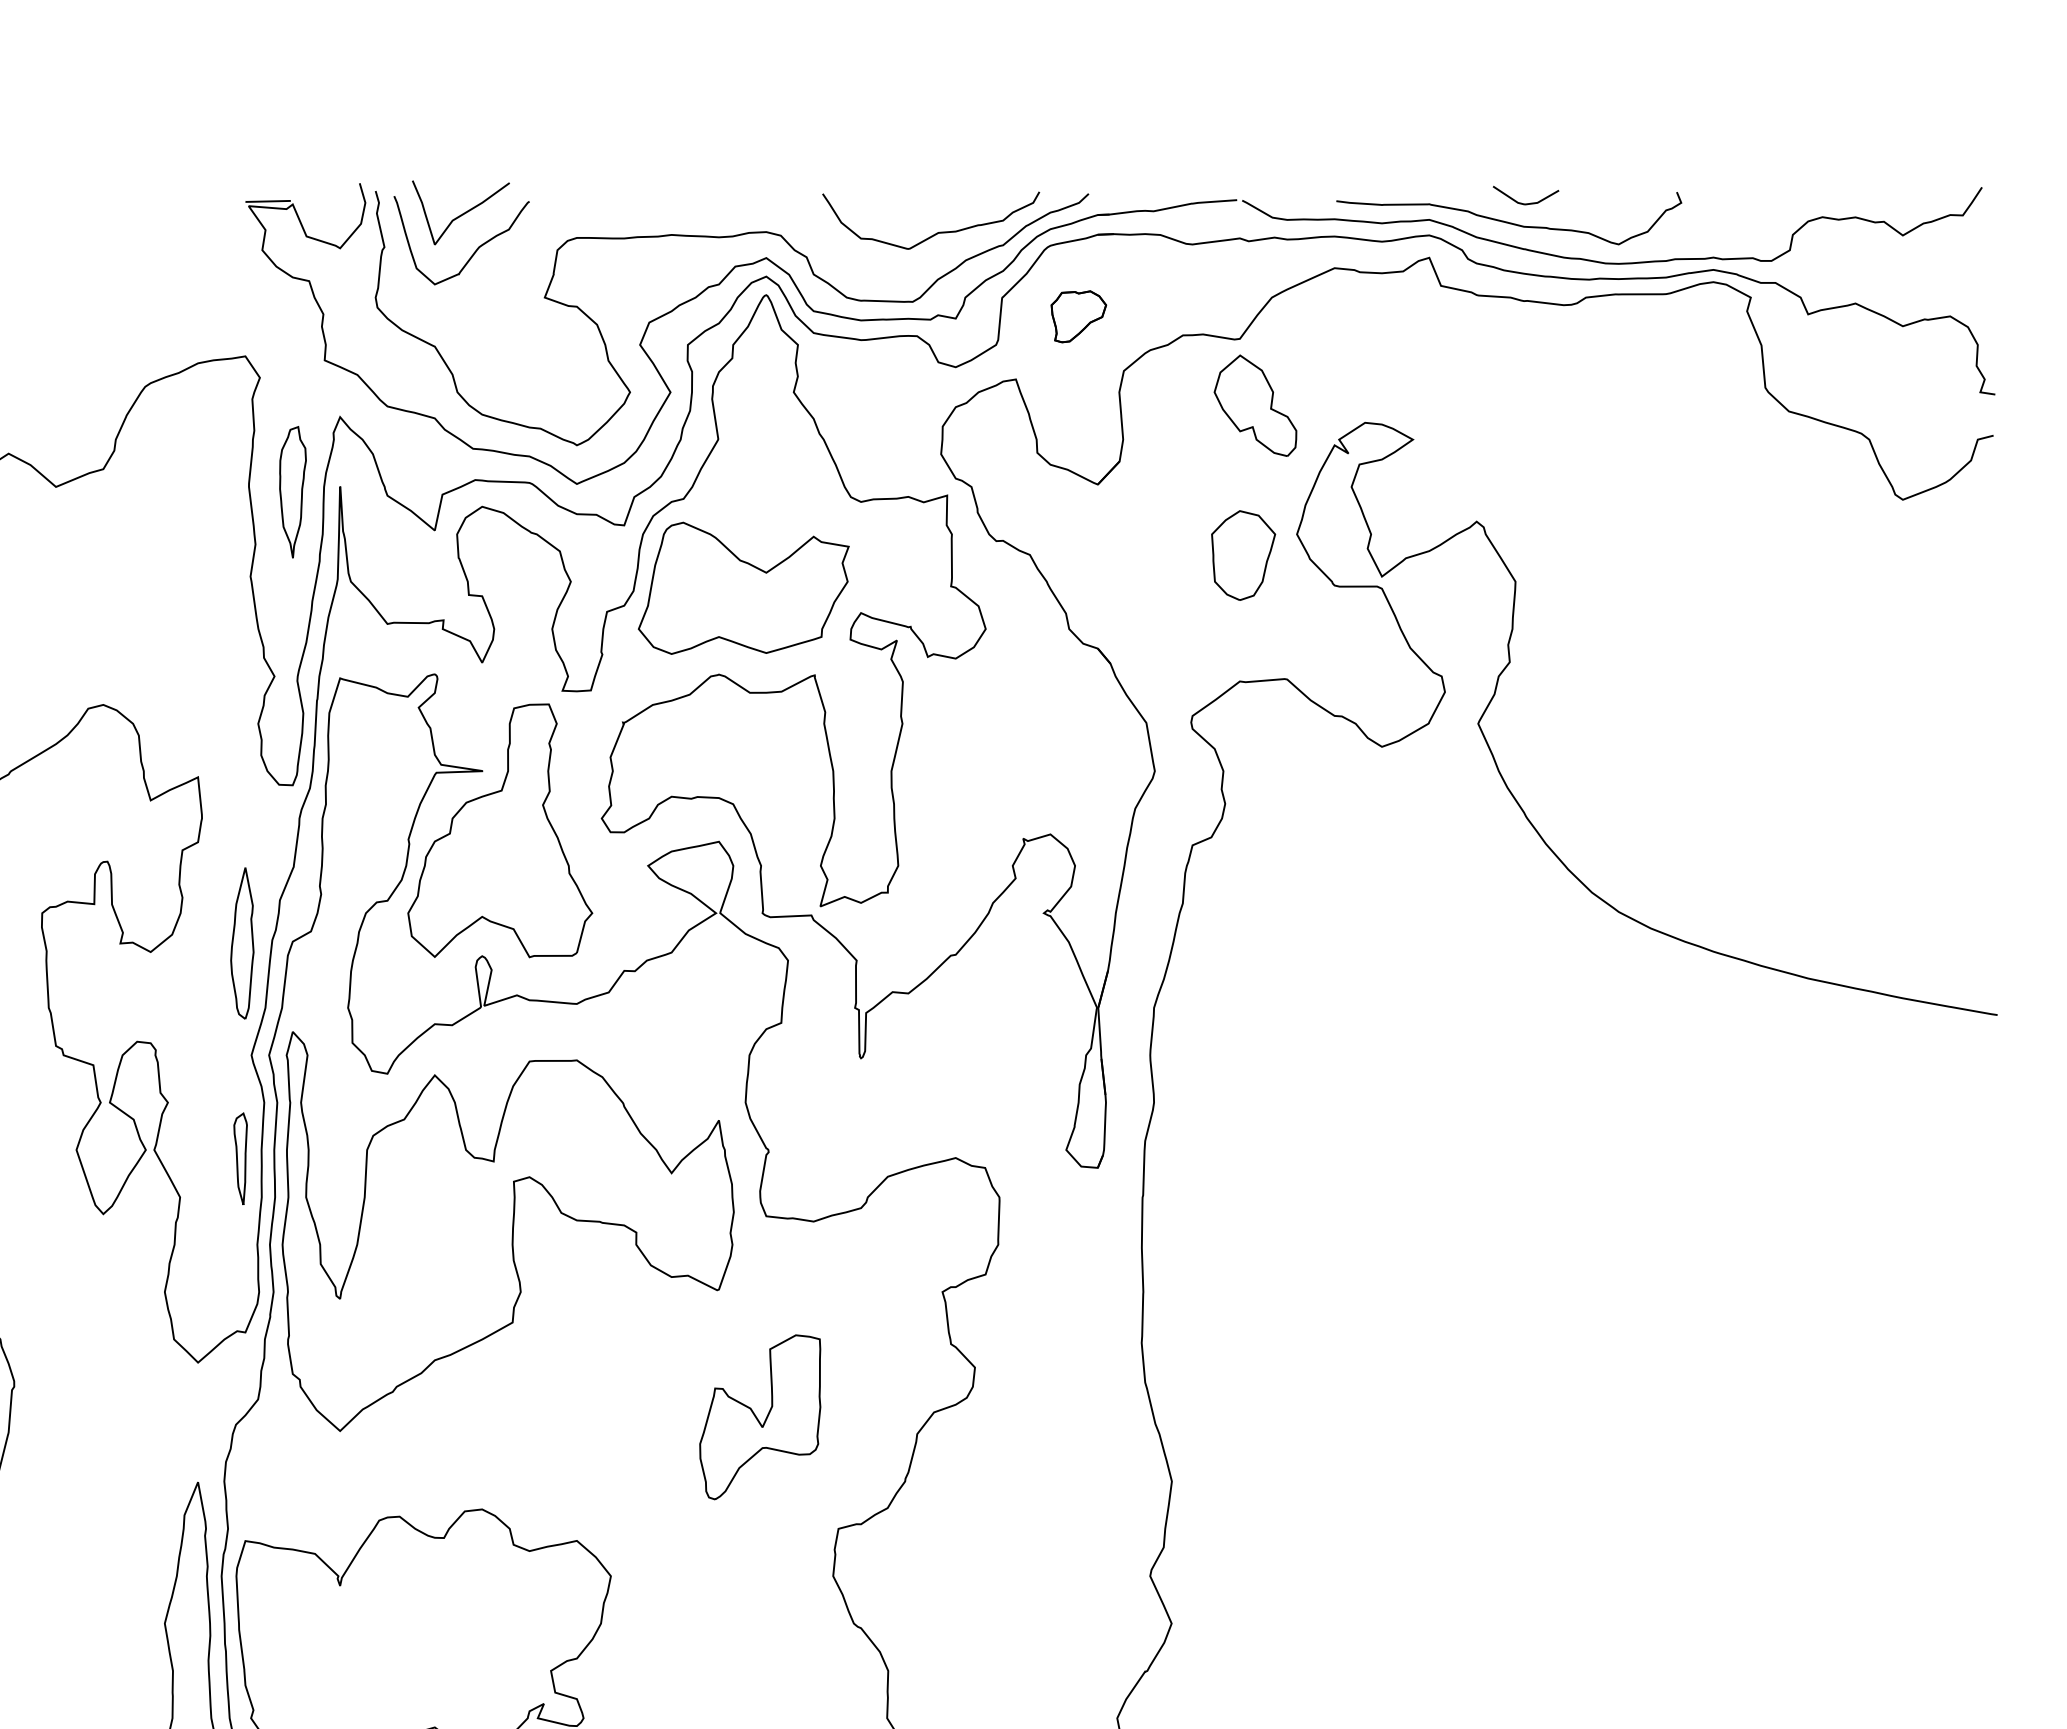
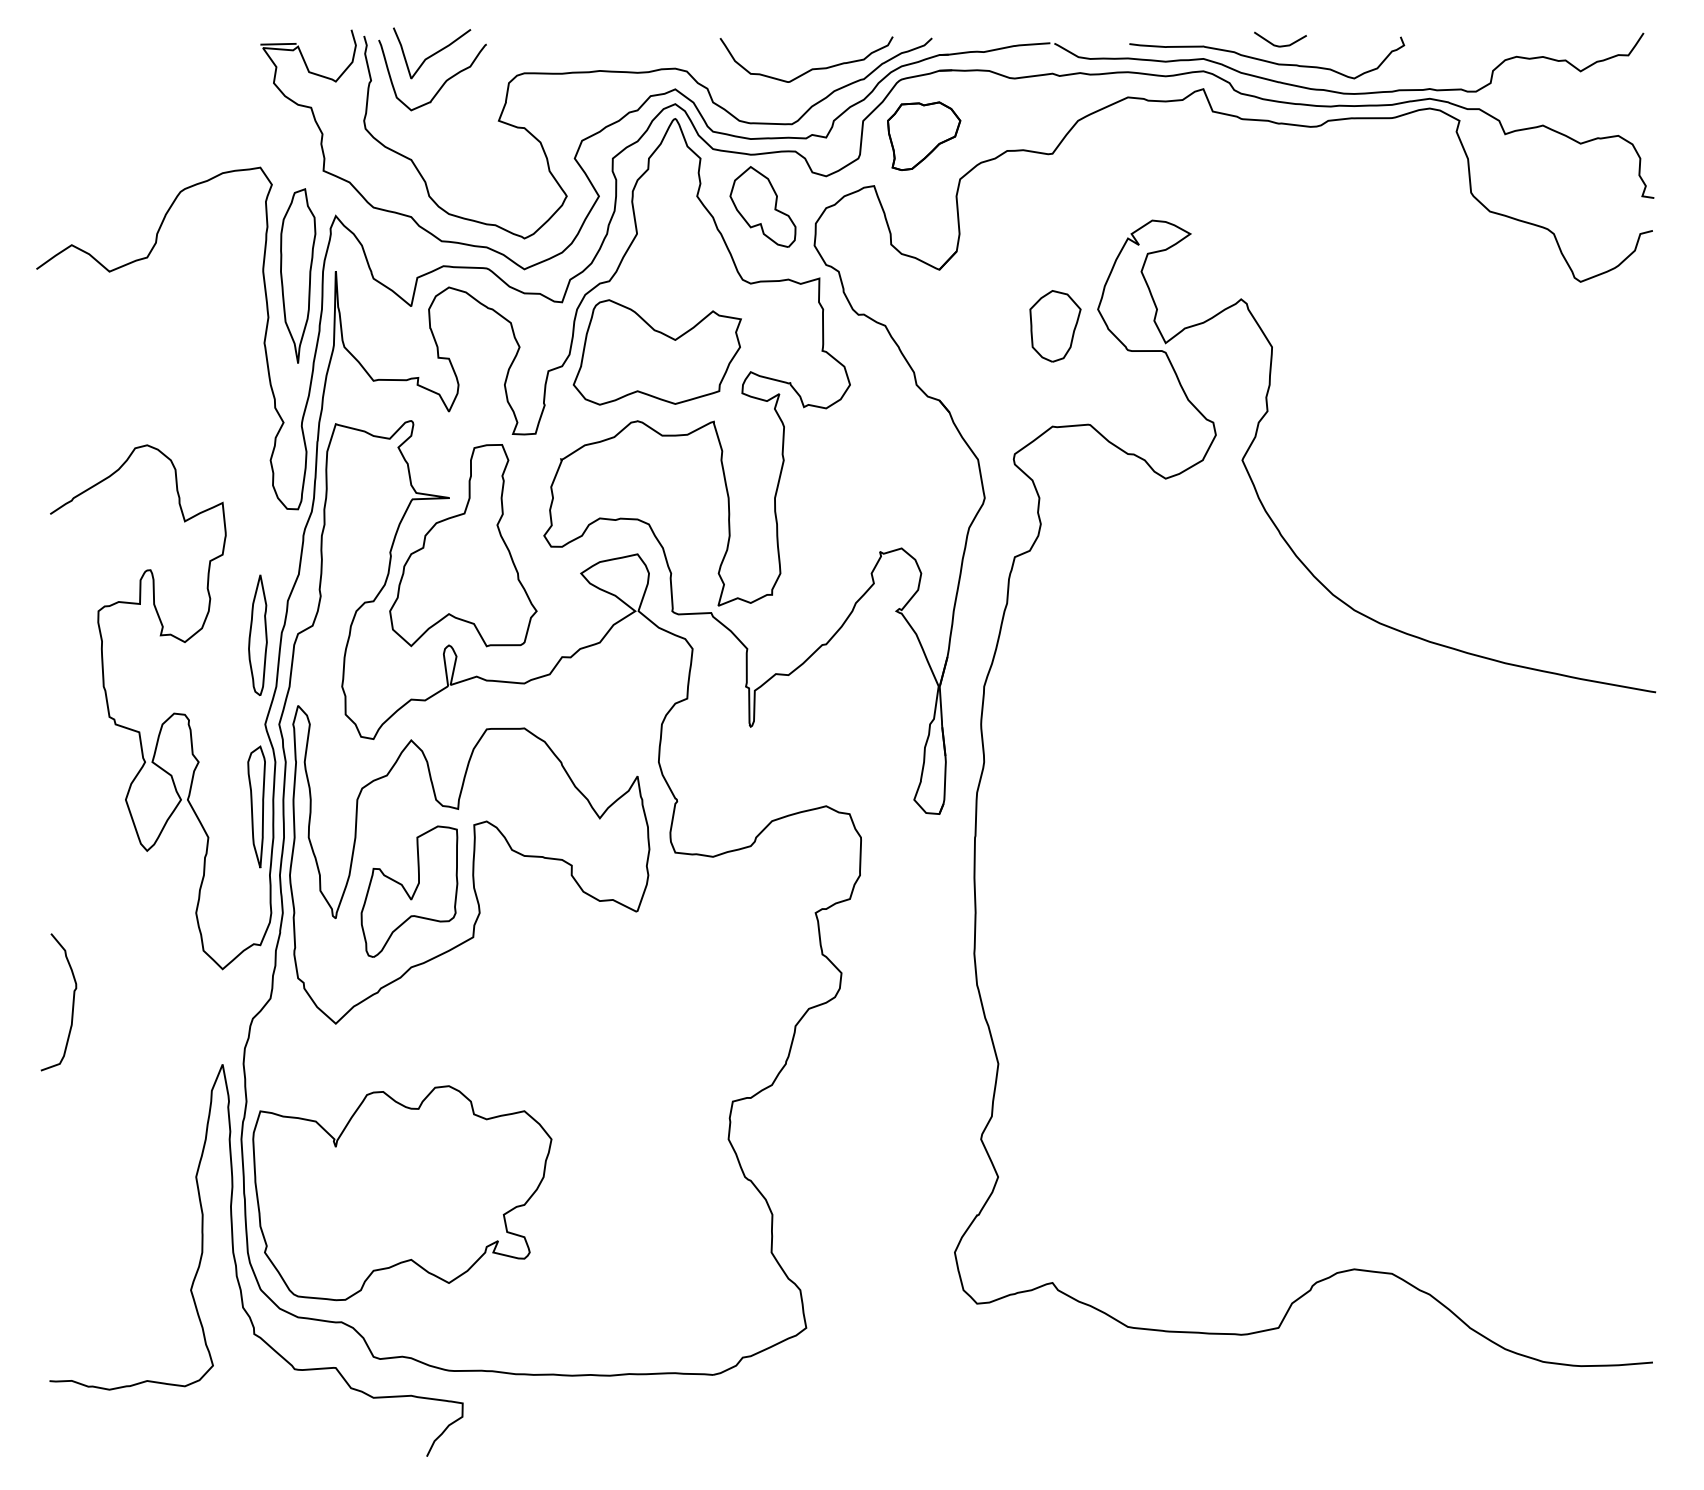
part: (1079, 315) -> (924, 135), size x1.67
part: (1254, 405) -> (762, 206), moved
part: (293, 491) -> (298, 275), size x1.67
part: (240, 1158) -> (256, 806), size x1.67
part: (760, 1416) -> (409, 891), moved

